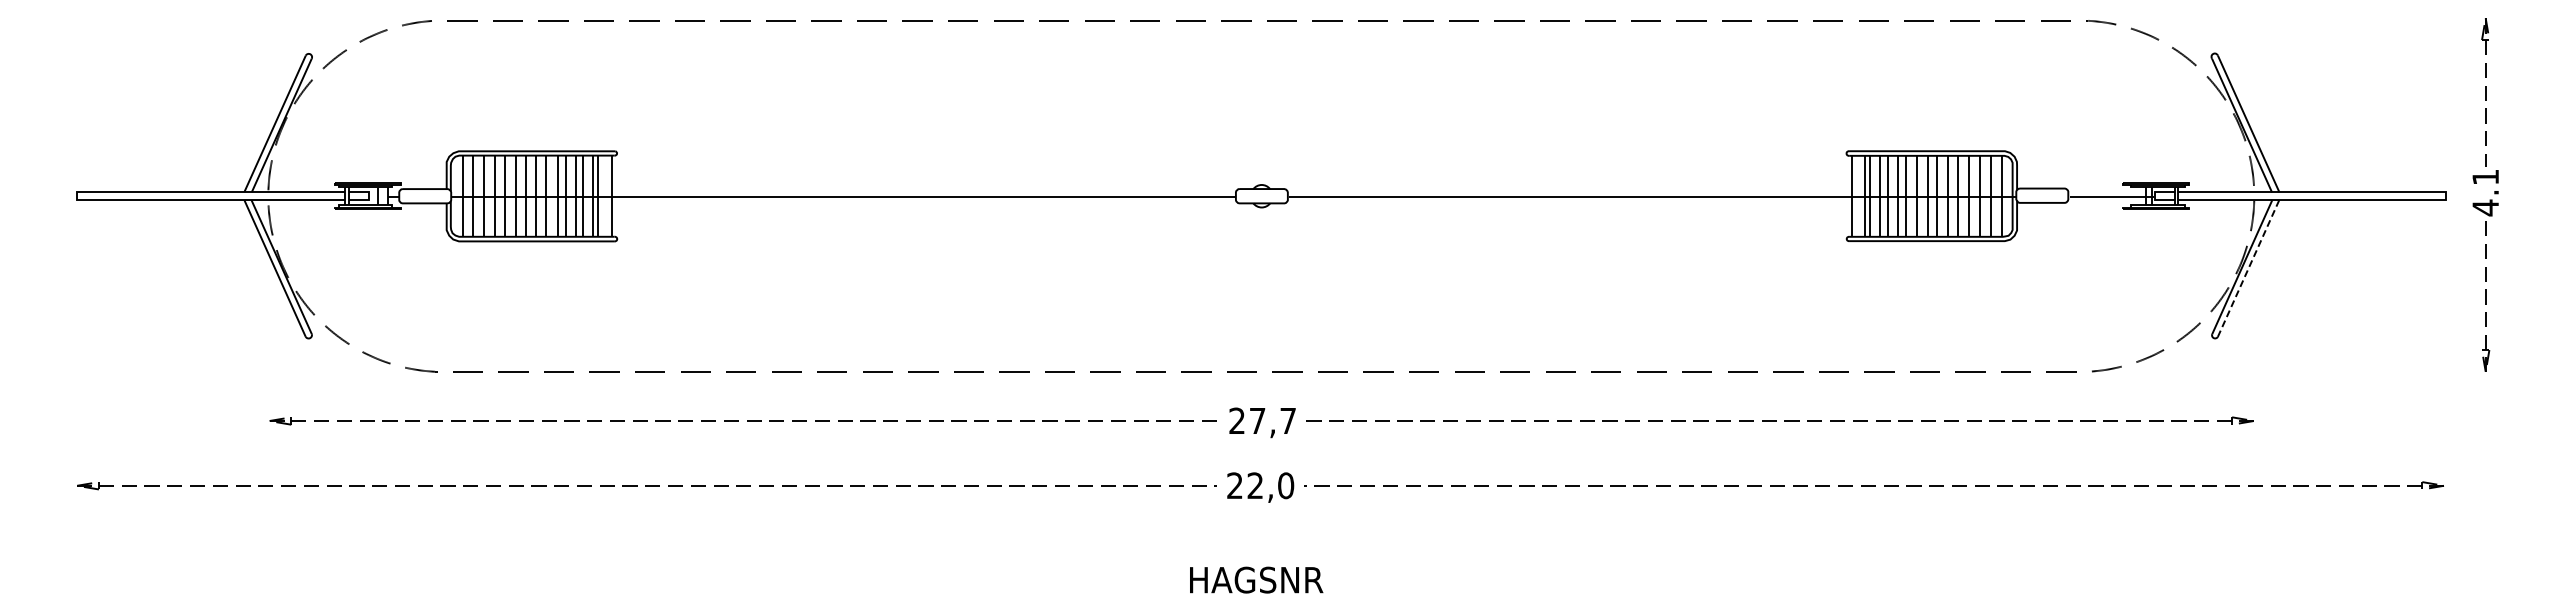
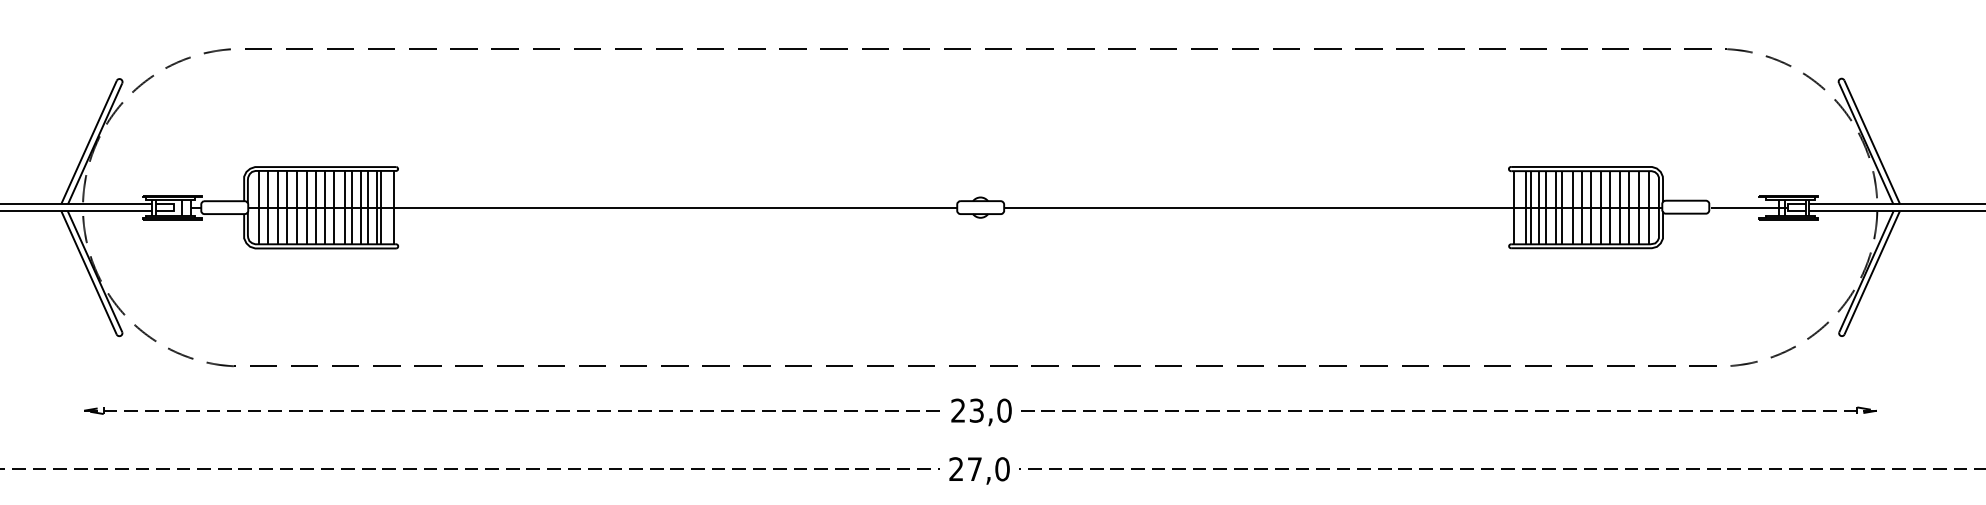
line: (2248, 268) -> (1872, 272), dashed -> solid
text: (1273, 420) -> (991, 410), 27,7 -> 23,0
text: (1254, 485) -> (974, 469), 22,0 -> 27,0

